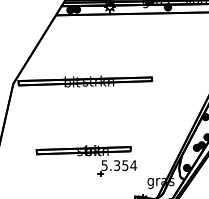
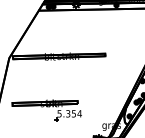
part: (85, 160) -> (46, 110), moved

